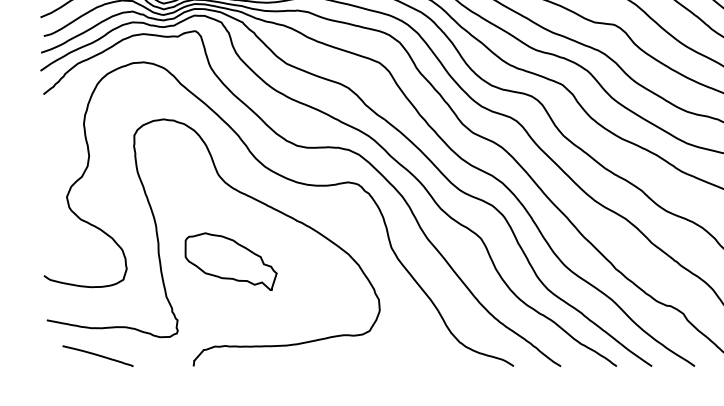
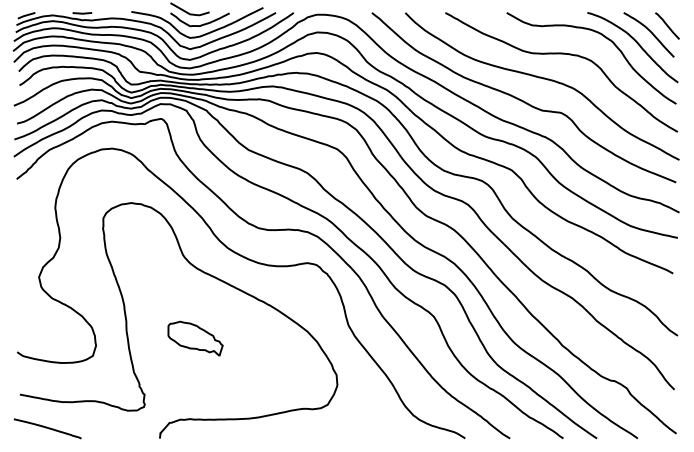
part: (230, 261) -> (195, 338), size x0.62
line: (97, 355) -> (47, 428), moved

